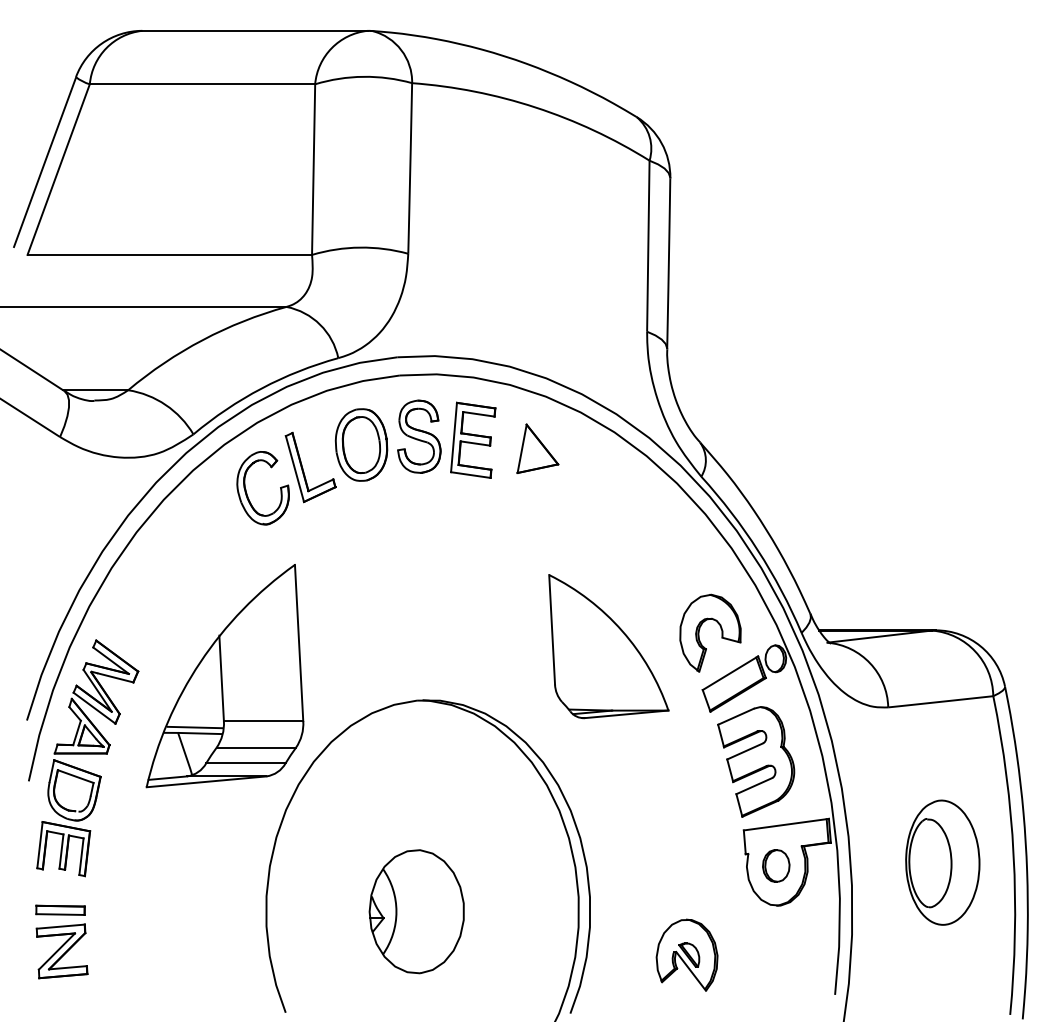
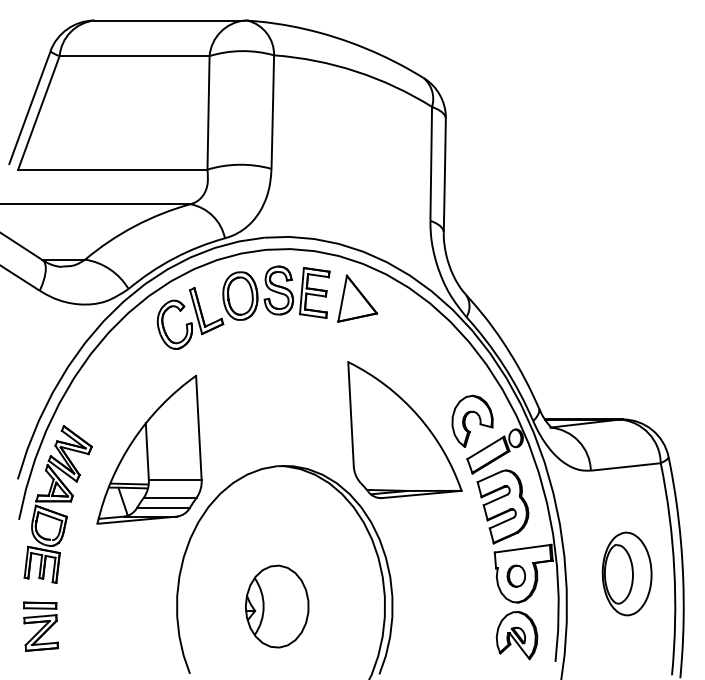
part: (537, 448) -> (357, 298), size x1.43
part: (608, 647) -> (404, 430), size x1.43
part: (686, 955) -> (516, 635), moved

